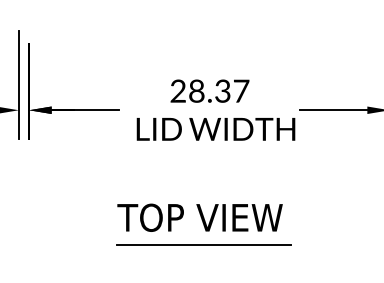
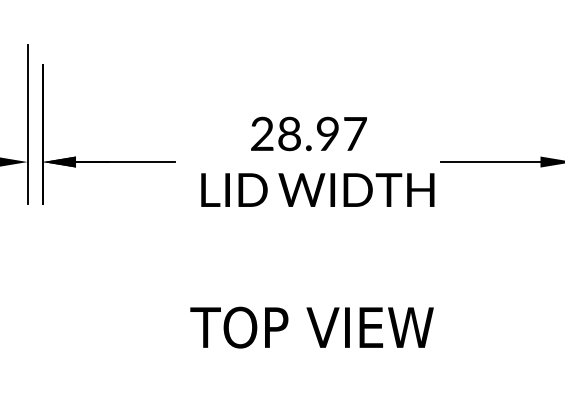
text: (222, 90) -> (327, 132), 28.37 -> 28.97
text: (199, 217) -> (311, 327), moved
line: (203, 244) -> (299, 359), removed

